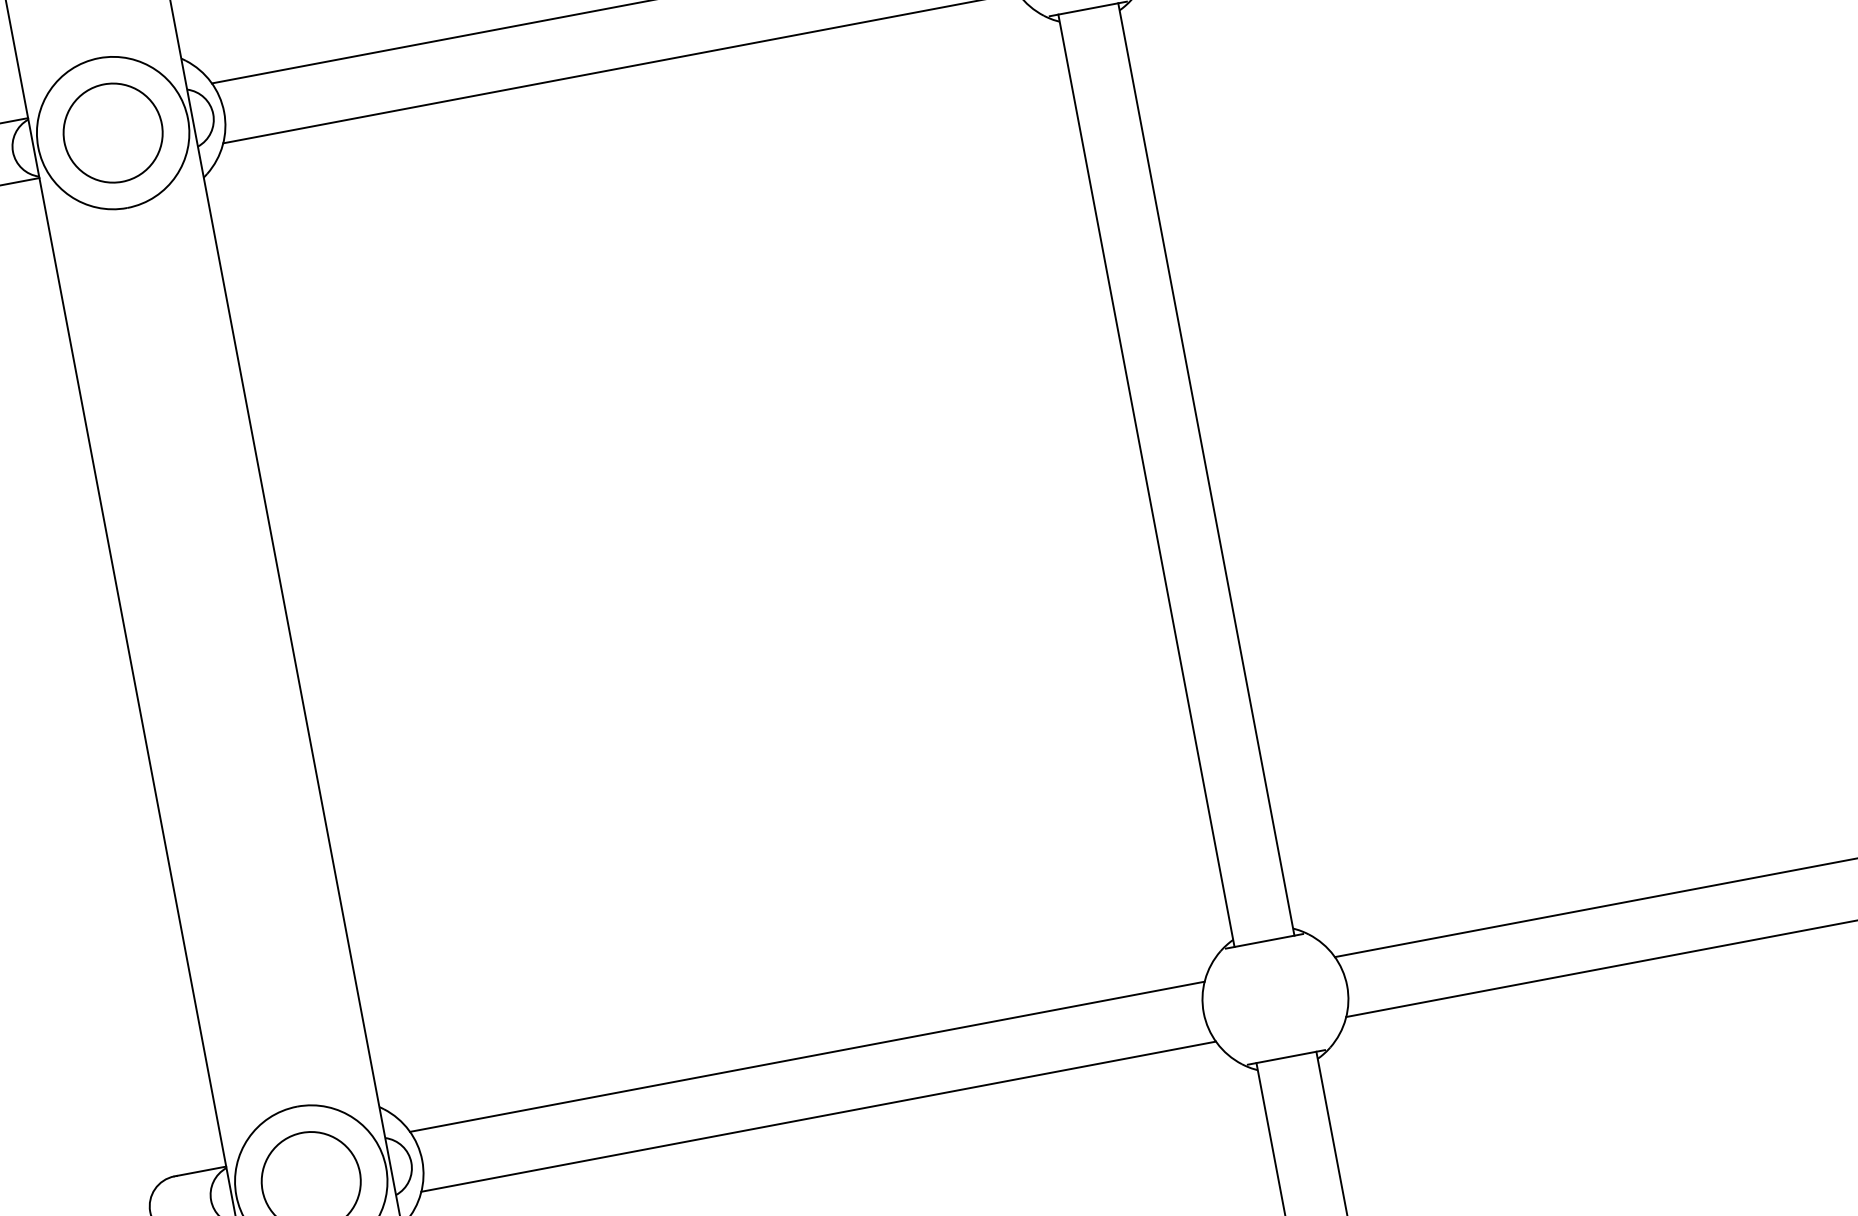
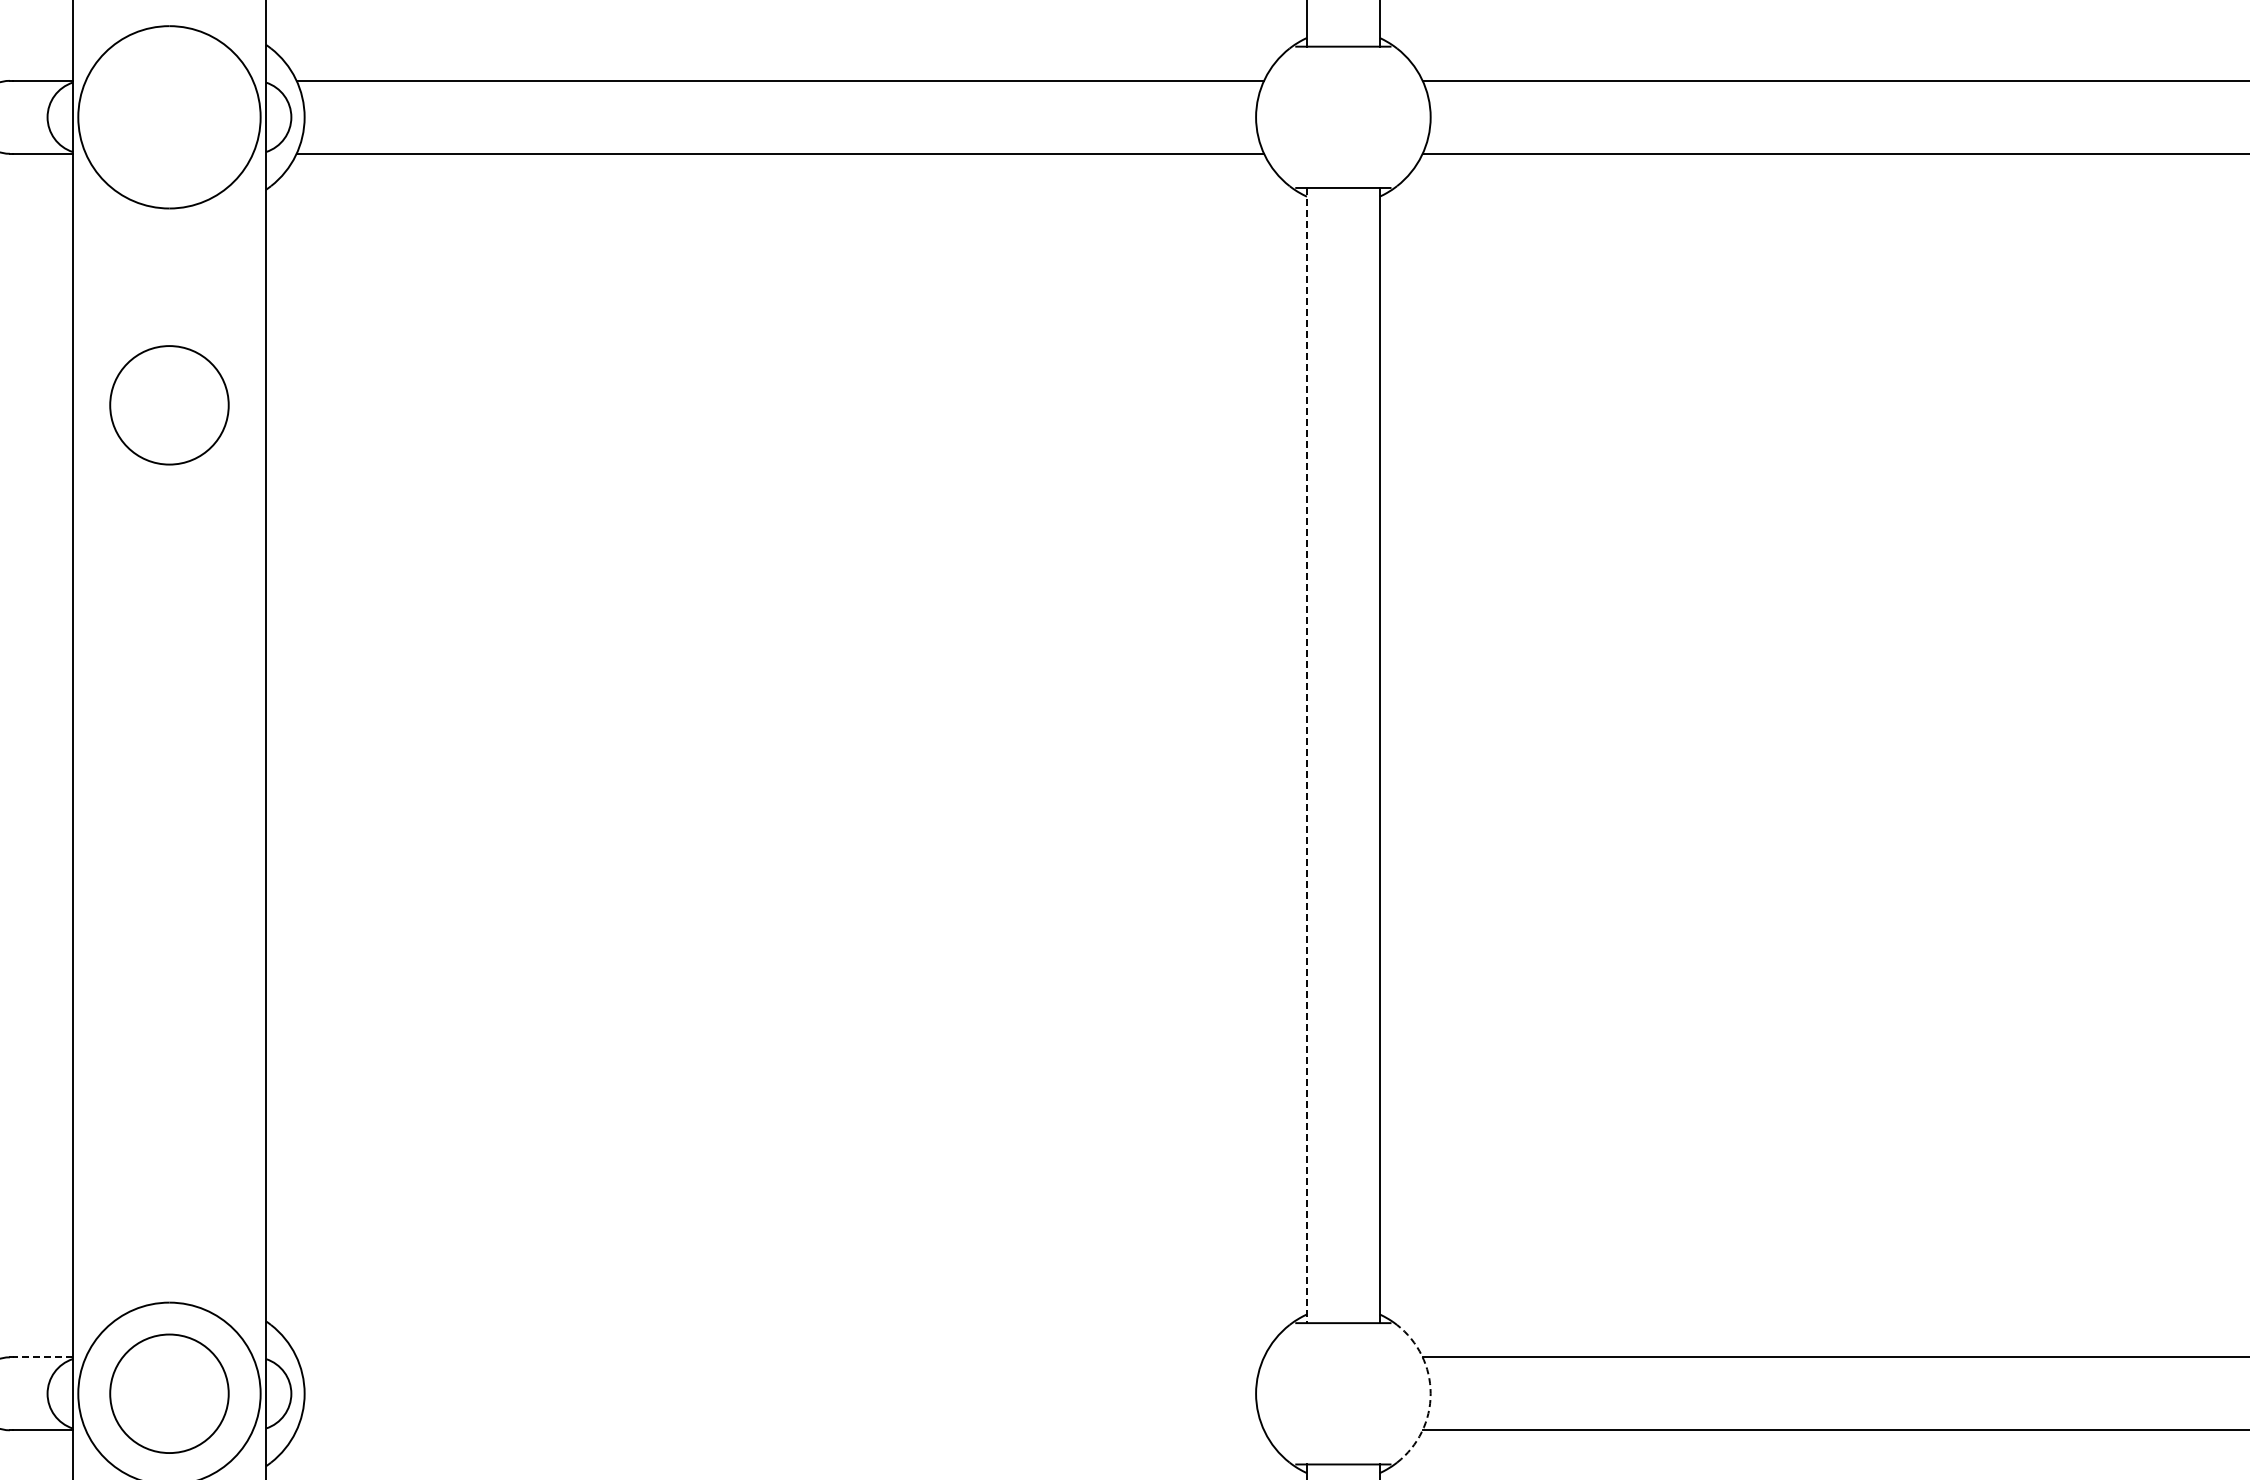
circle: (113, 133) -> (169, 405), moved
line: (1146, 480) -> (1306, 755), solid -> dashed
arc: (1346, 985) -> (1430, 1393), solid -> dashed
line: (807, 1056) -> (780, 1357), removed
line: (818, 1116) -> (780, 1430), removed
line: (201, 1171) -> (42, 1357), solid -> dashed

